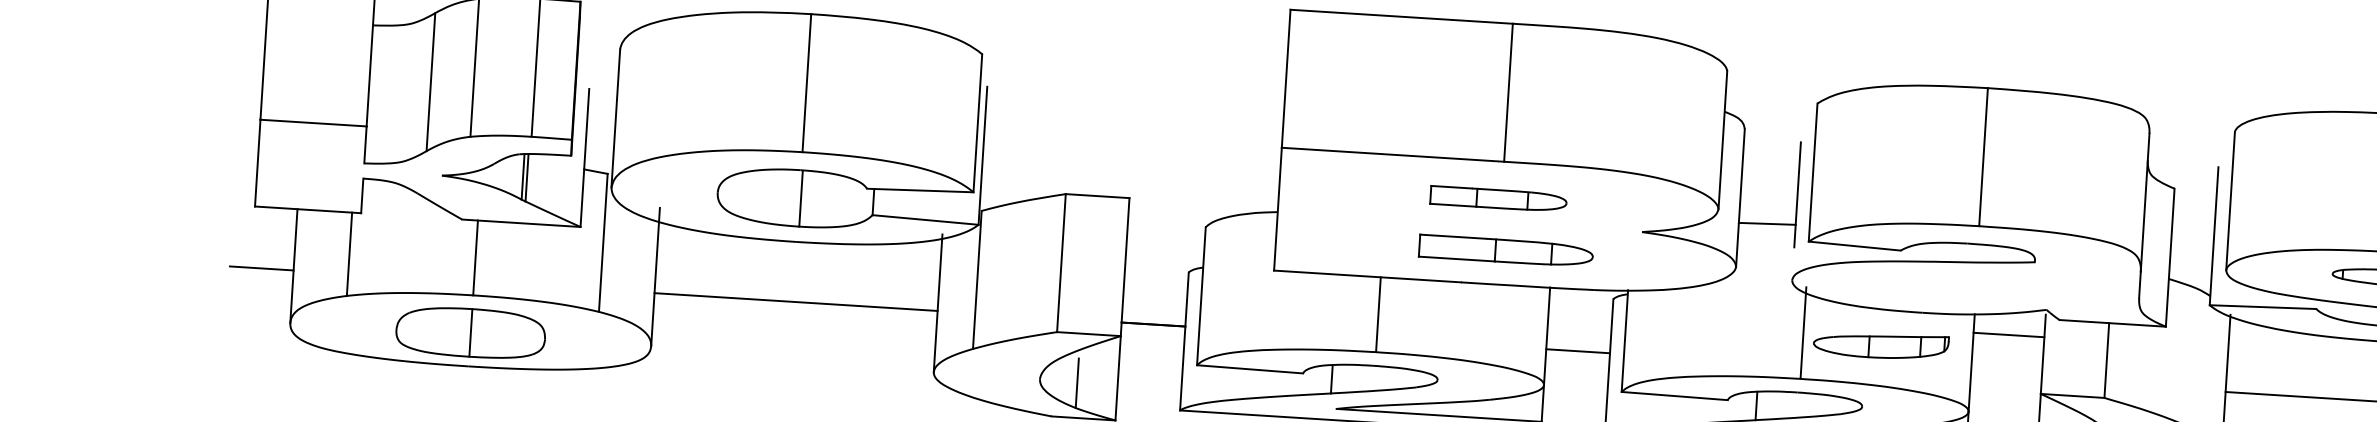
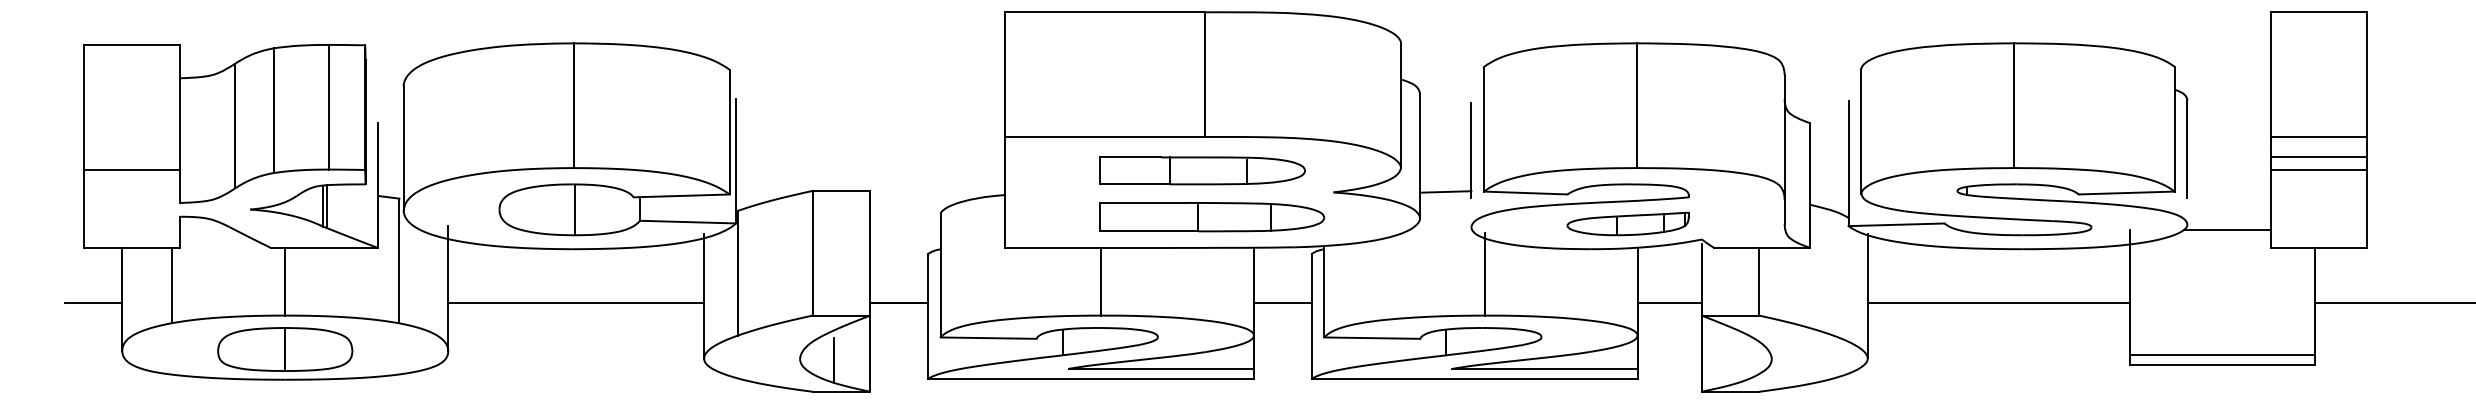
part: (1498, 198) -> (1202, 170), size x1.67
line: (1766, 223) -> (1445, 191), moved
part: (1506, 251) -> (1212, 217), size x1.43
line: (2008, 335) -> (1669, 303), moved
part: (1880, 344) -> (1627, 223), moved

